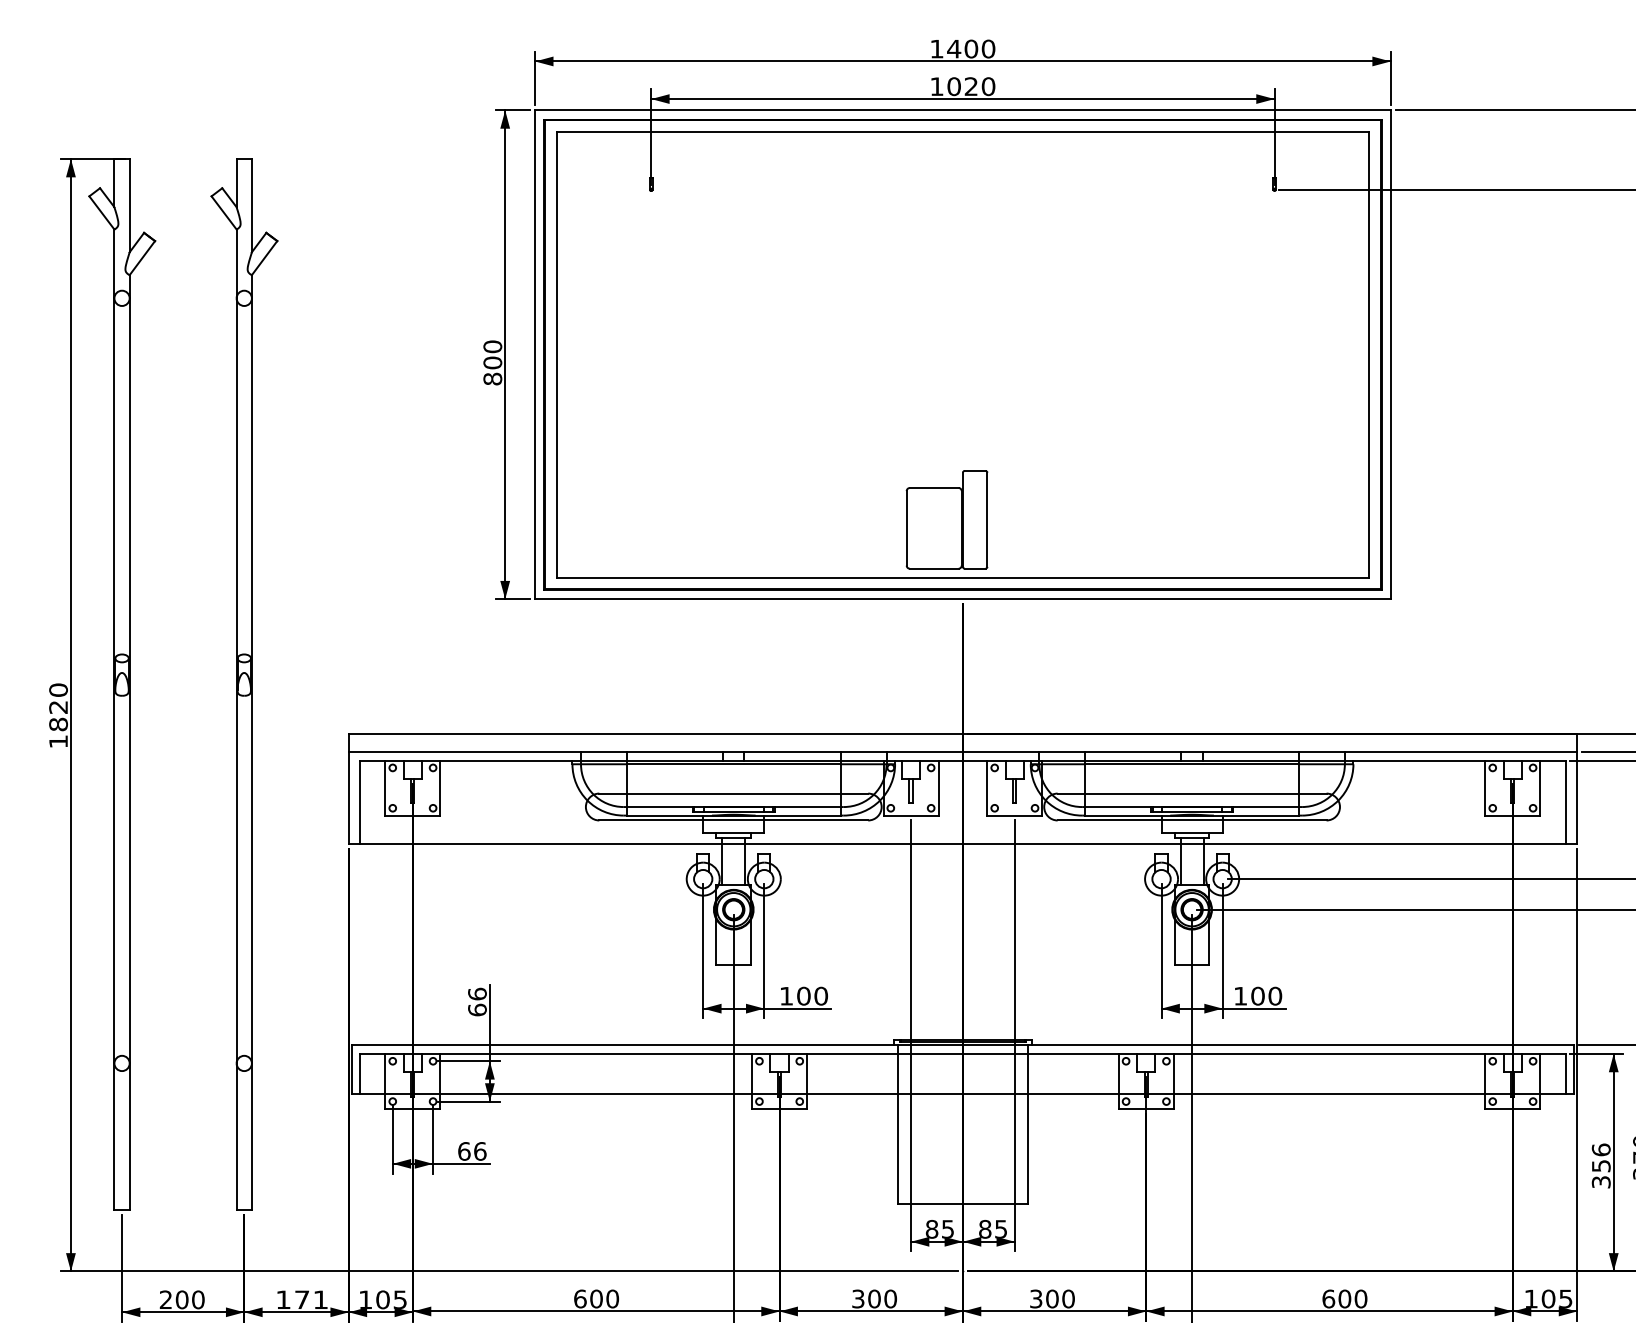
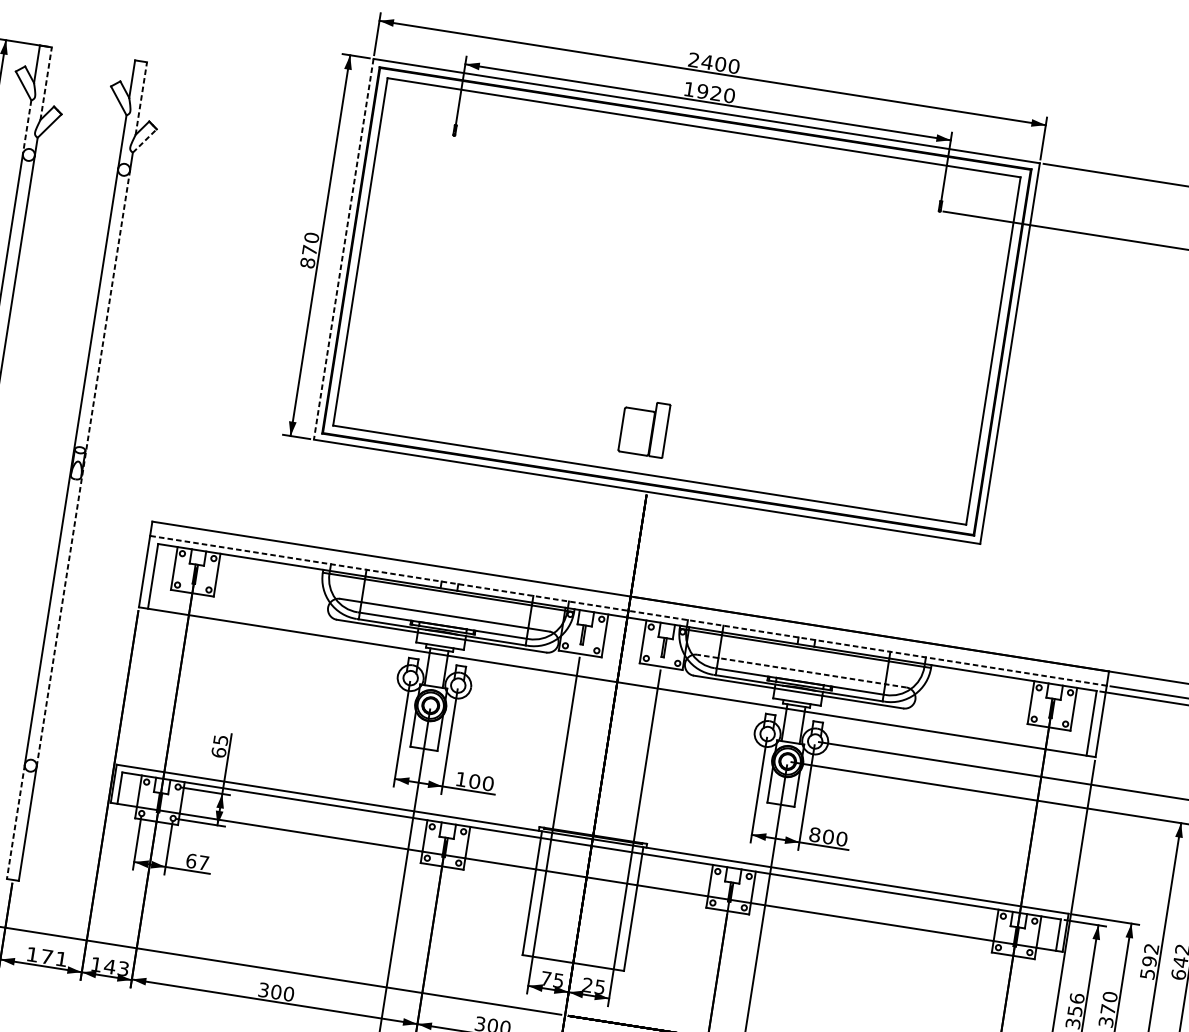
text: (936, 48) -> (693, 59), 1400 -> 2400
text: (953, 86) -> (702, 91), 1020 -> 1920
line: (129, 205) -> (46, 83), solid -> dashed
line: (251, 205) -> (141, 98), solid -> dashed
line: (264, 257) -> (144, 140), solid -> dashed
line: (114, 264) -> (27, 127), solid -> dashed
line: (535, 355) -> (343, 249), solid -> dashed
text: (492, 362) -> (309, 250), 800 -> 870
part: (946, 519) -> (644, 427), size x0.7
line: (251, 680) -> (83, 468), solid -> dashed
line: (962, 752) -> (628, 611), solid -> dashed
line: (1191, 793) -> (801, 670), solid -> dashed
text: (477, 993) -> (220, 739), 66 -> 65
text: (1240, 995) -> (814, 834), 100 -> 800
line: (236, 1137) -> (15, 822), solid -> dashed
text: (480, 1151) -> (204, 863), 66 -> 67
text: (931, 1228) -> (545, 978), 85 -> 75
text: (985, 1229) -> (587, 985), 85 -> 25
text: (580, 1298) -> (263, 989), 600 -> 300
text: (390, 1299) -> (115, 967), 105 -> 143

